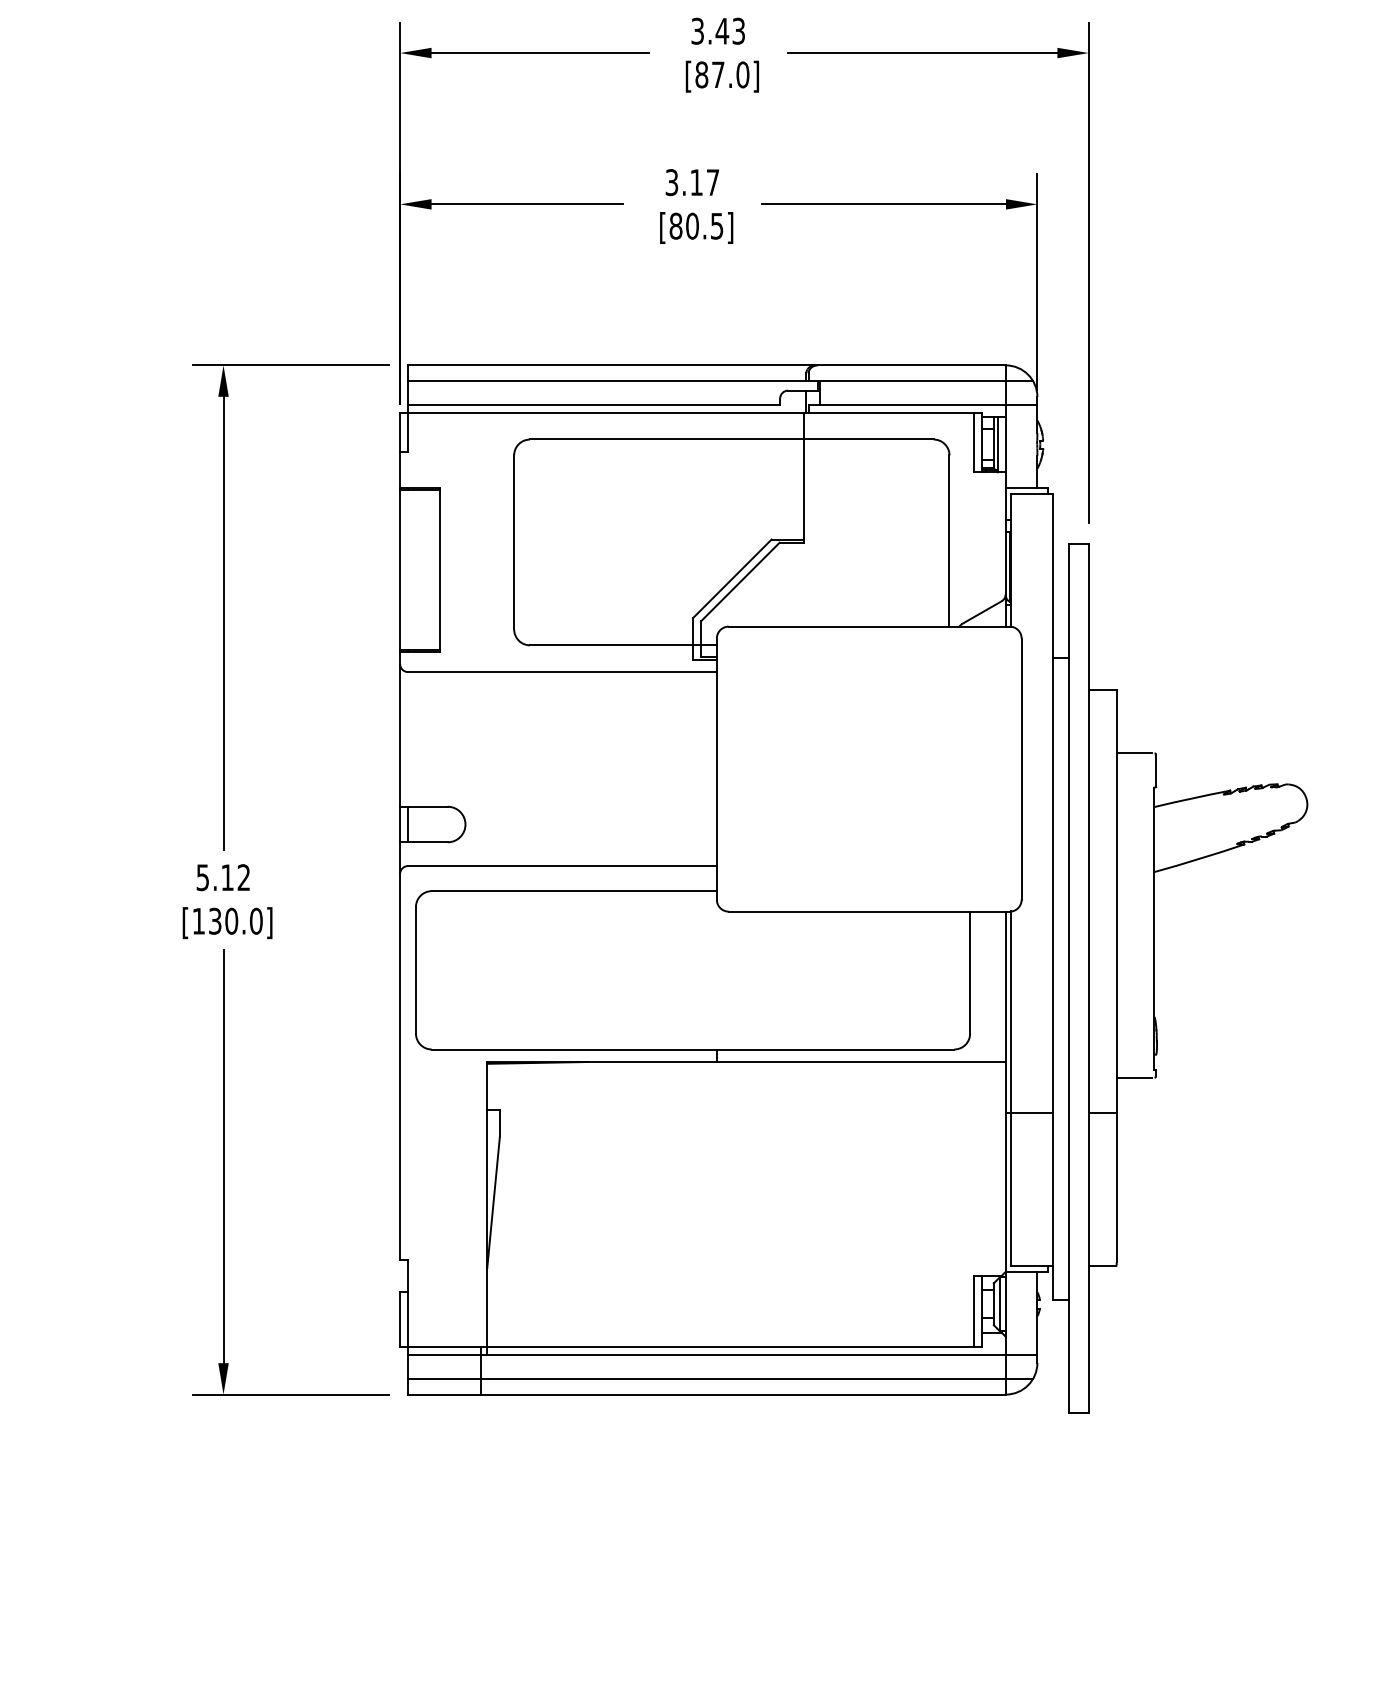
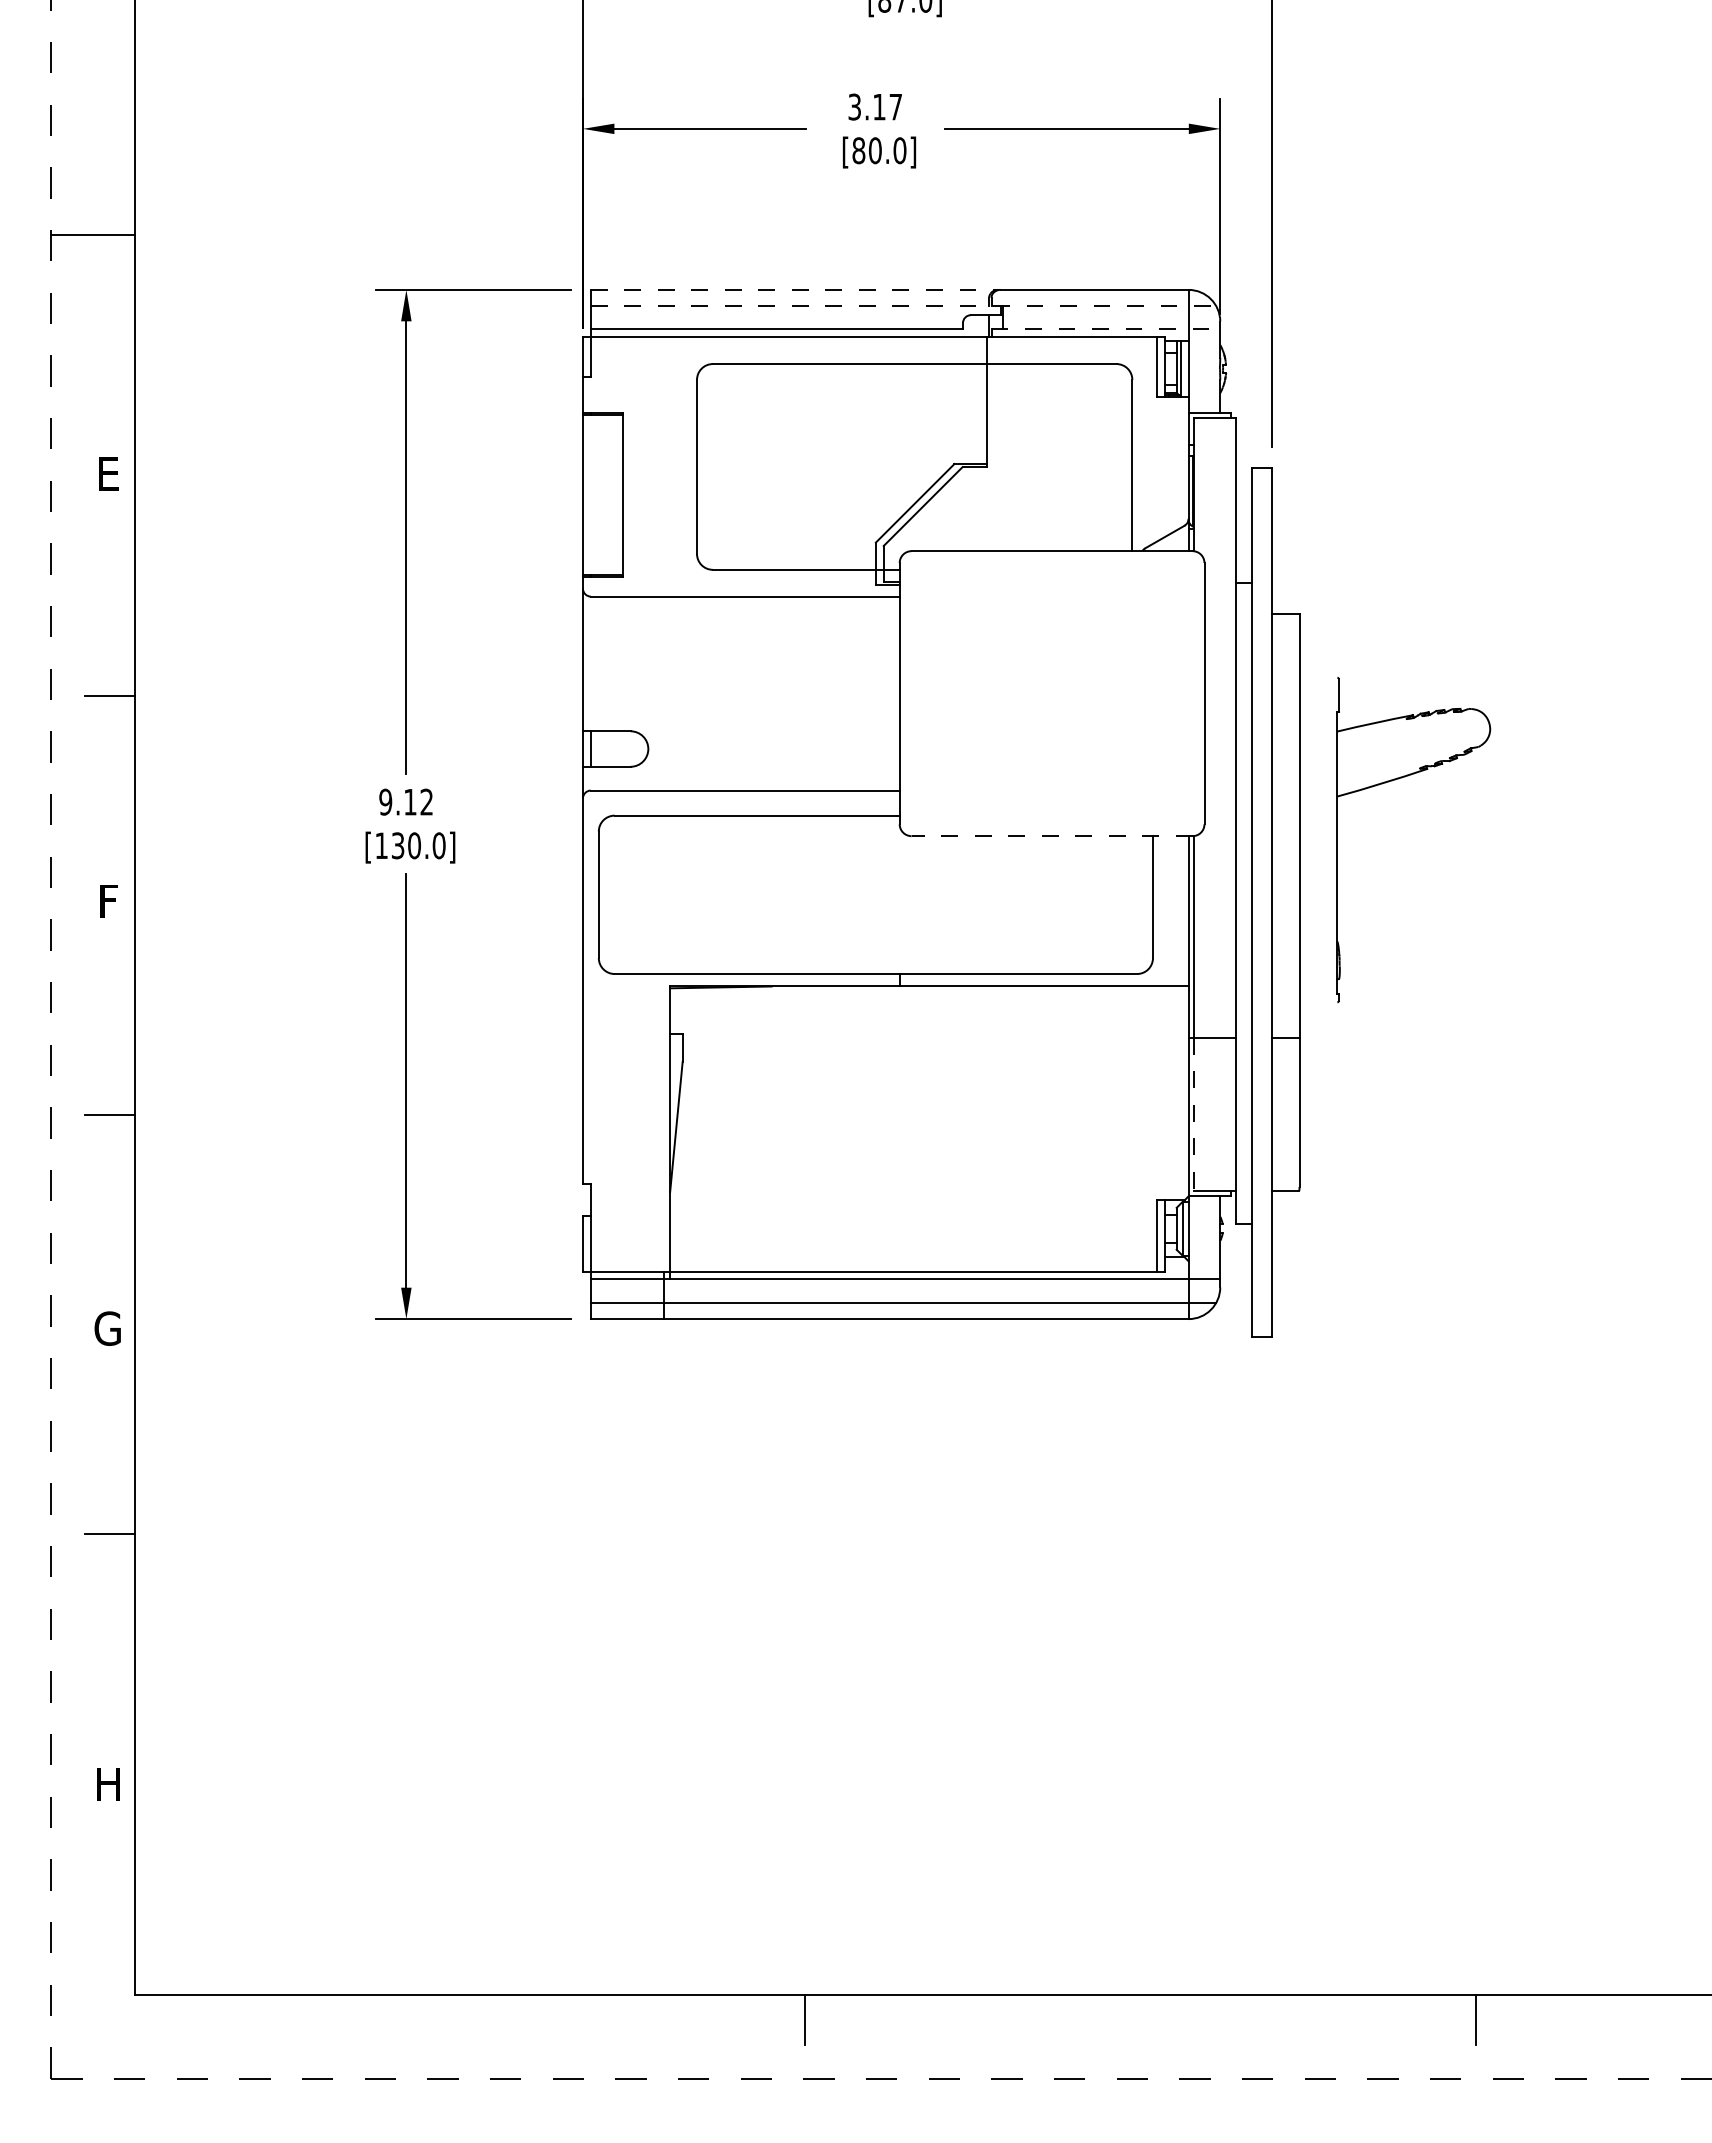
text: (716, 225) -> (899, 150), [80.5] -> [80.0]
line: (611, 364) -> (794, 289), solid -> dashed
line: (720, 380) -> (903, 305), solid -> dashed
line: (923, 404) -> (1106, 329), solid -> dashed
line: (1133, 752) -> (1316, 677), removed
text: (202, 876) -> (385, 801), 5.12 -> 9.12
line: (869, 911) -> (1052, 836), solid -> dashed
line: (1133, 1077) -> (1316, 1002), removed
line: (1011, 1189) -> (1194, 1114), solid -> dashed

